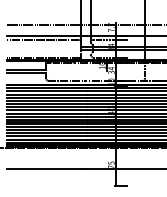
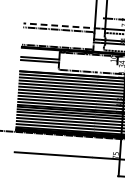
line: (46, 24) -> (62, 15), removed
line: (46, 35) -> (61, 26), solid -> dashed

